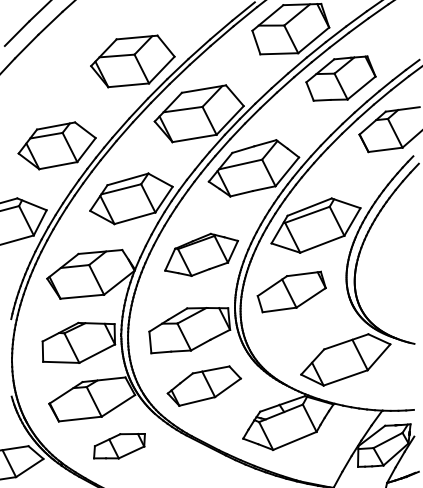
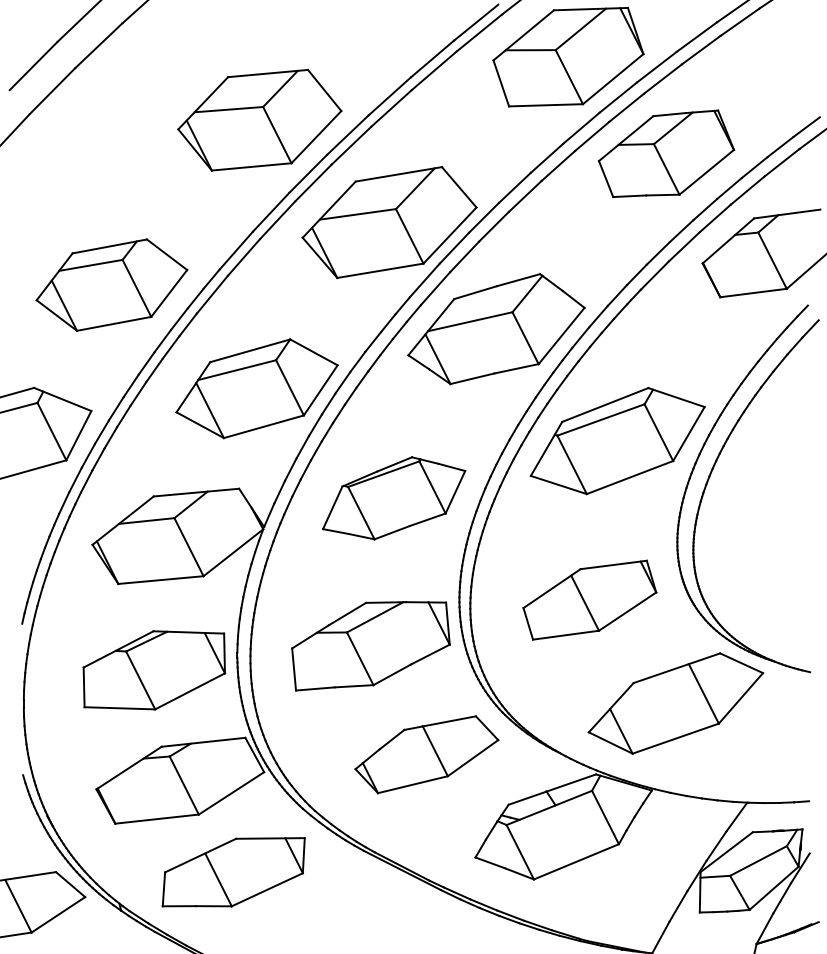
part: (291, 291) -> (589, 599), moved
part: (203, 385) -> (425, 753), moved
part: (119, 445) -> (233, 870), size x1.43

